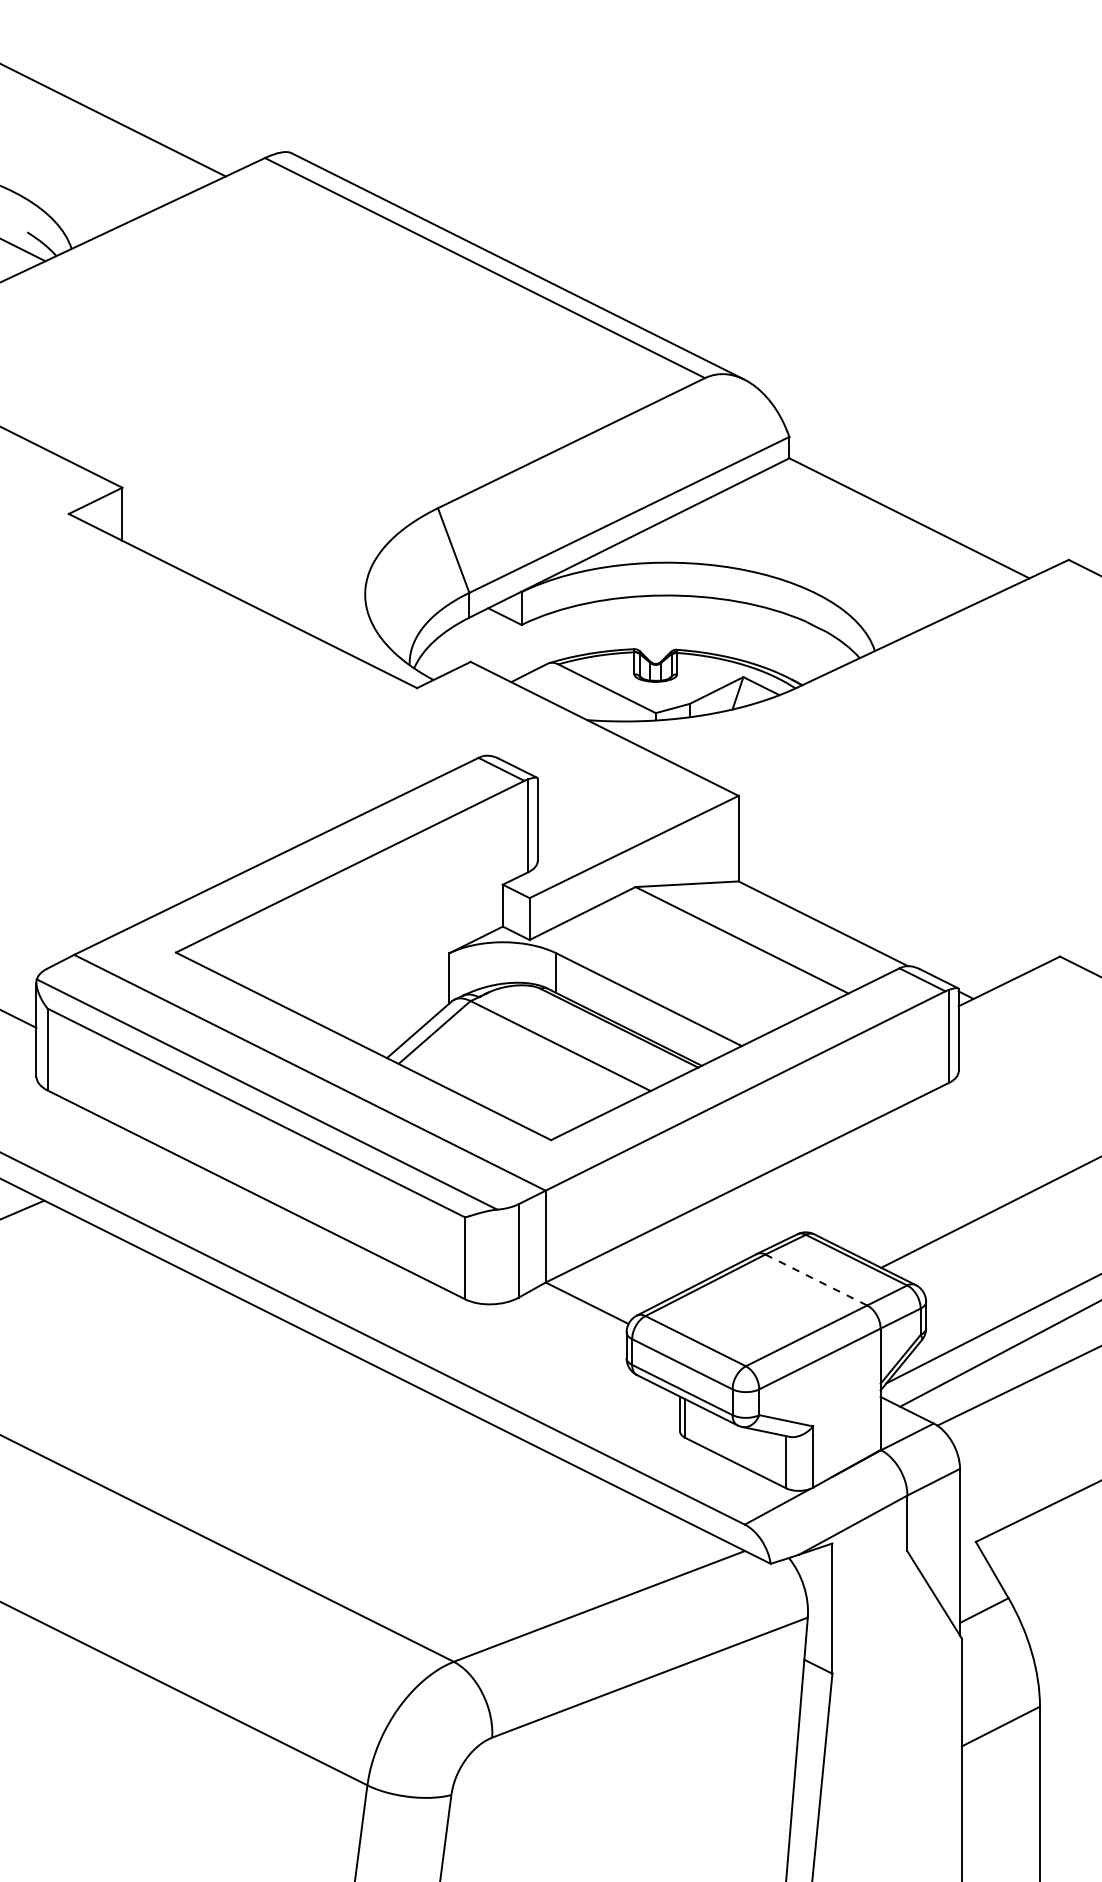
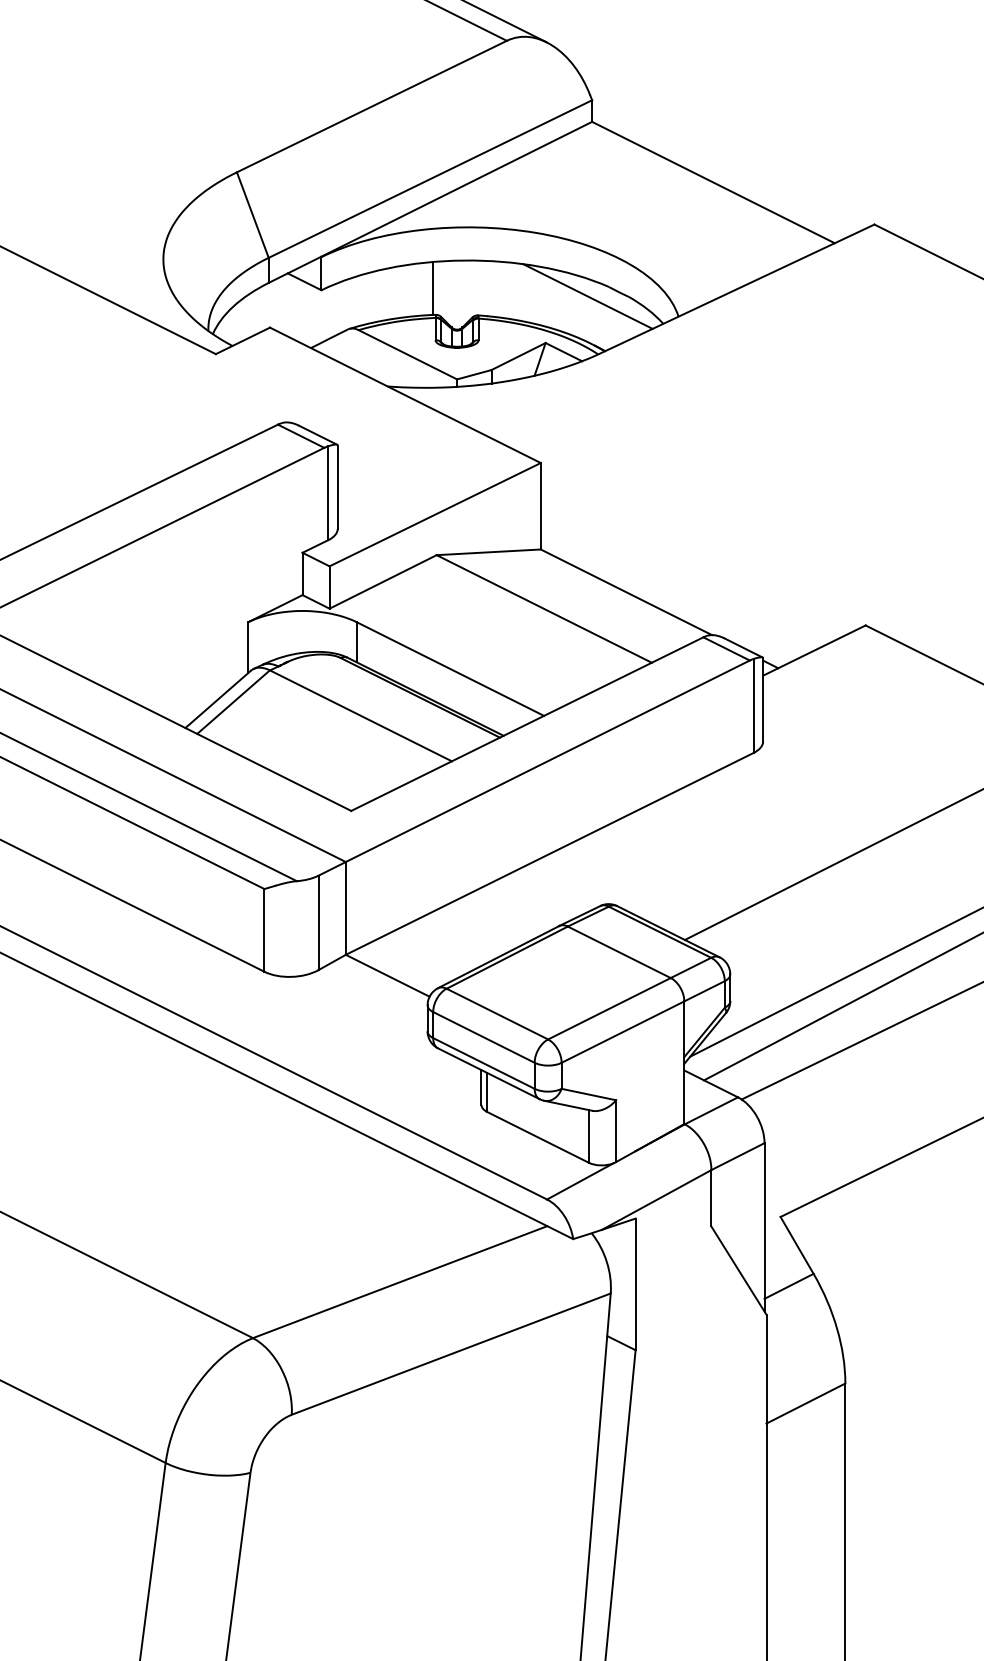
line: (631, 622) -> (432, 287), added
line: (785, 631) -> (588, 296), added
line: (816, 1280) -> (619, 952), dashed -> solid

